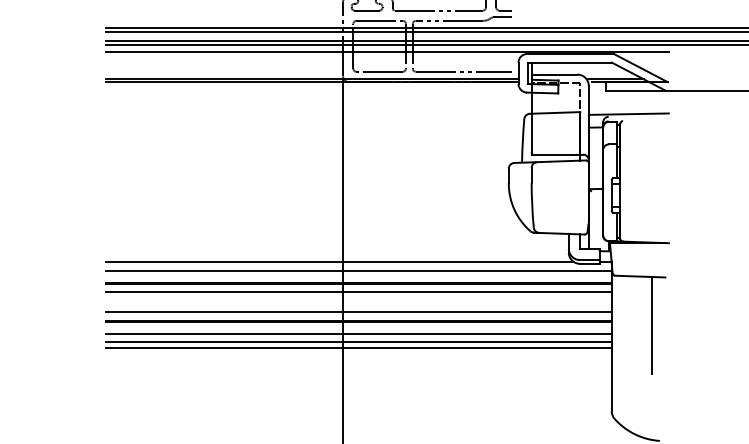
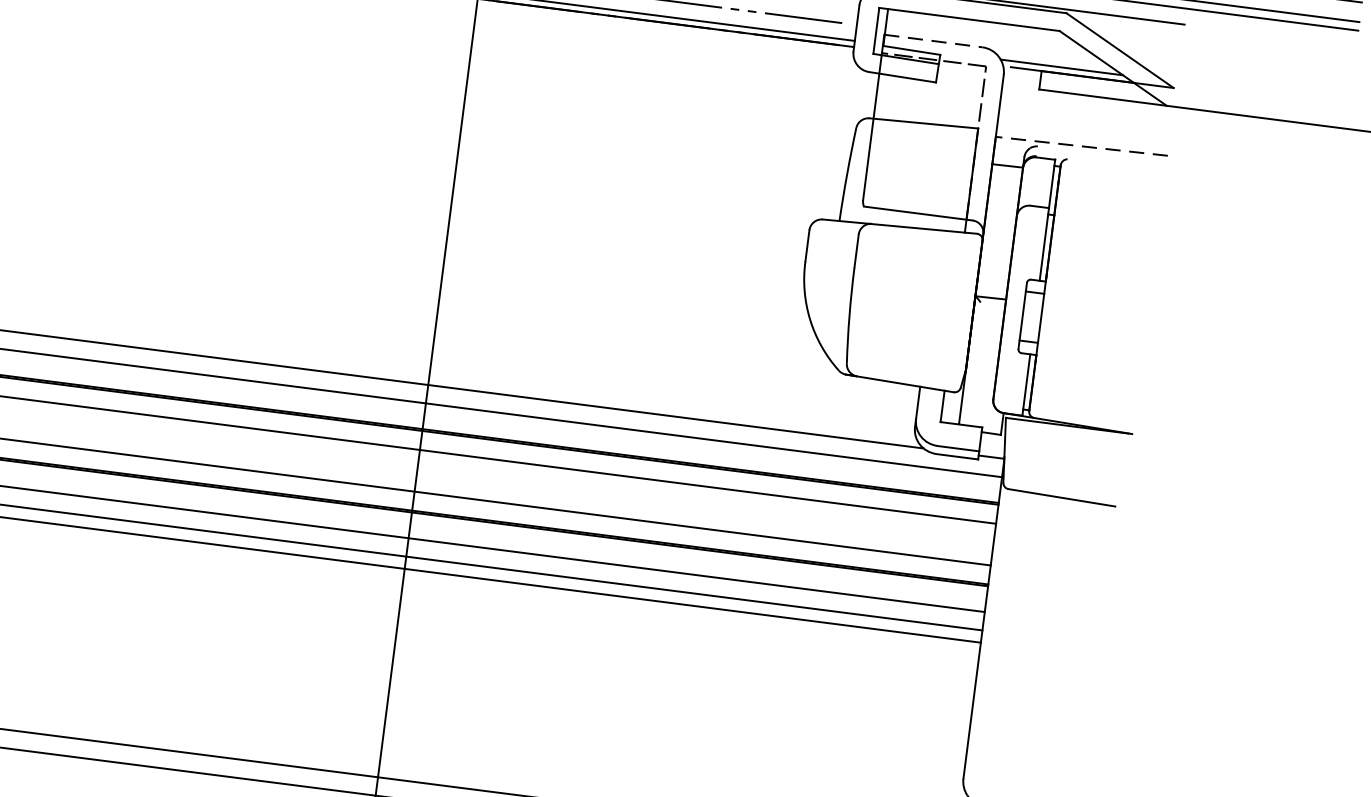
line: (554, 74) -> (933, 40), solid -> dashed
line: (628, 114) -> (1081, 146), solid -> dashed
line: (651, 325) -> (1072, 605), removed

